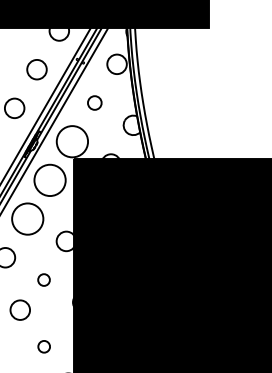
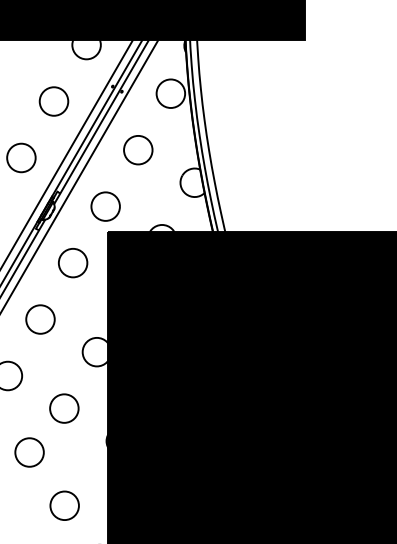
circle: (94, 102) -> (137, 149), size x1.43
circle: (72, 141) -> (105, 206), size x0.62
circle: (49, 180) -> (72, 263), size x0.62
circle: (27, 218) -> (40, 318), size x0.62
circle: (43, 279) -> (63, 407), size x1.67
circle: (43, 346) -> (63, 505), size x1.67

